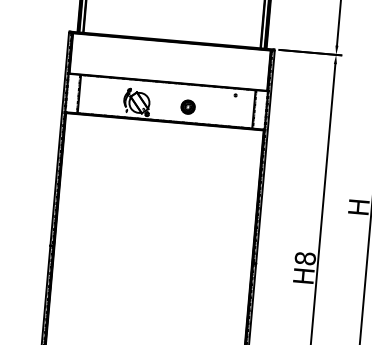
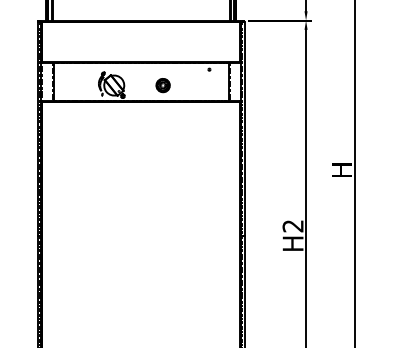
text: (304, 257) -> (292, 225), H8 -> H2

